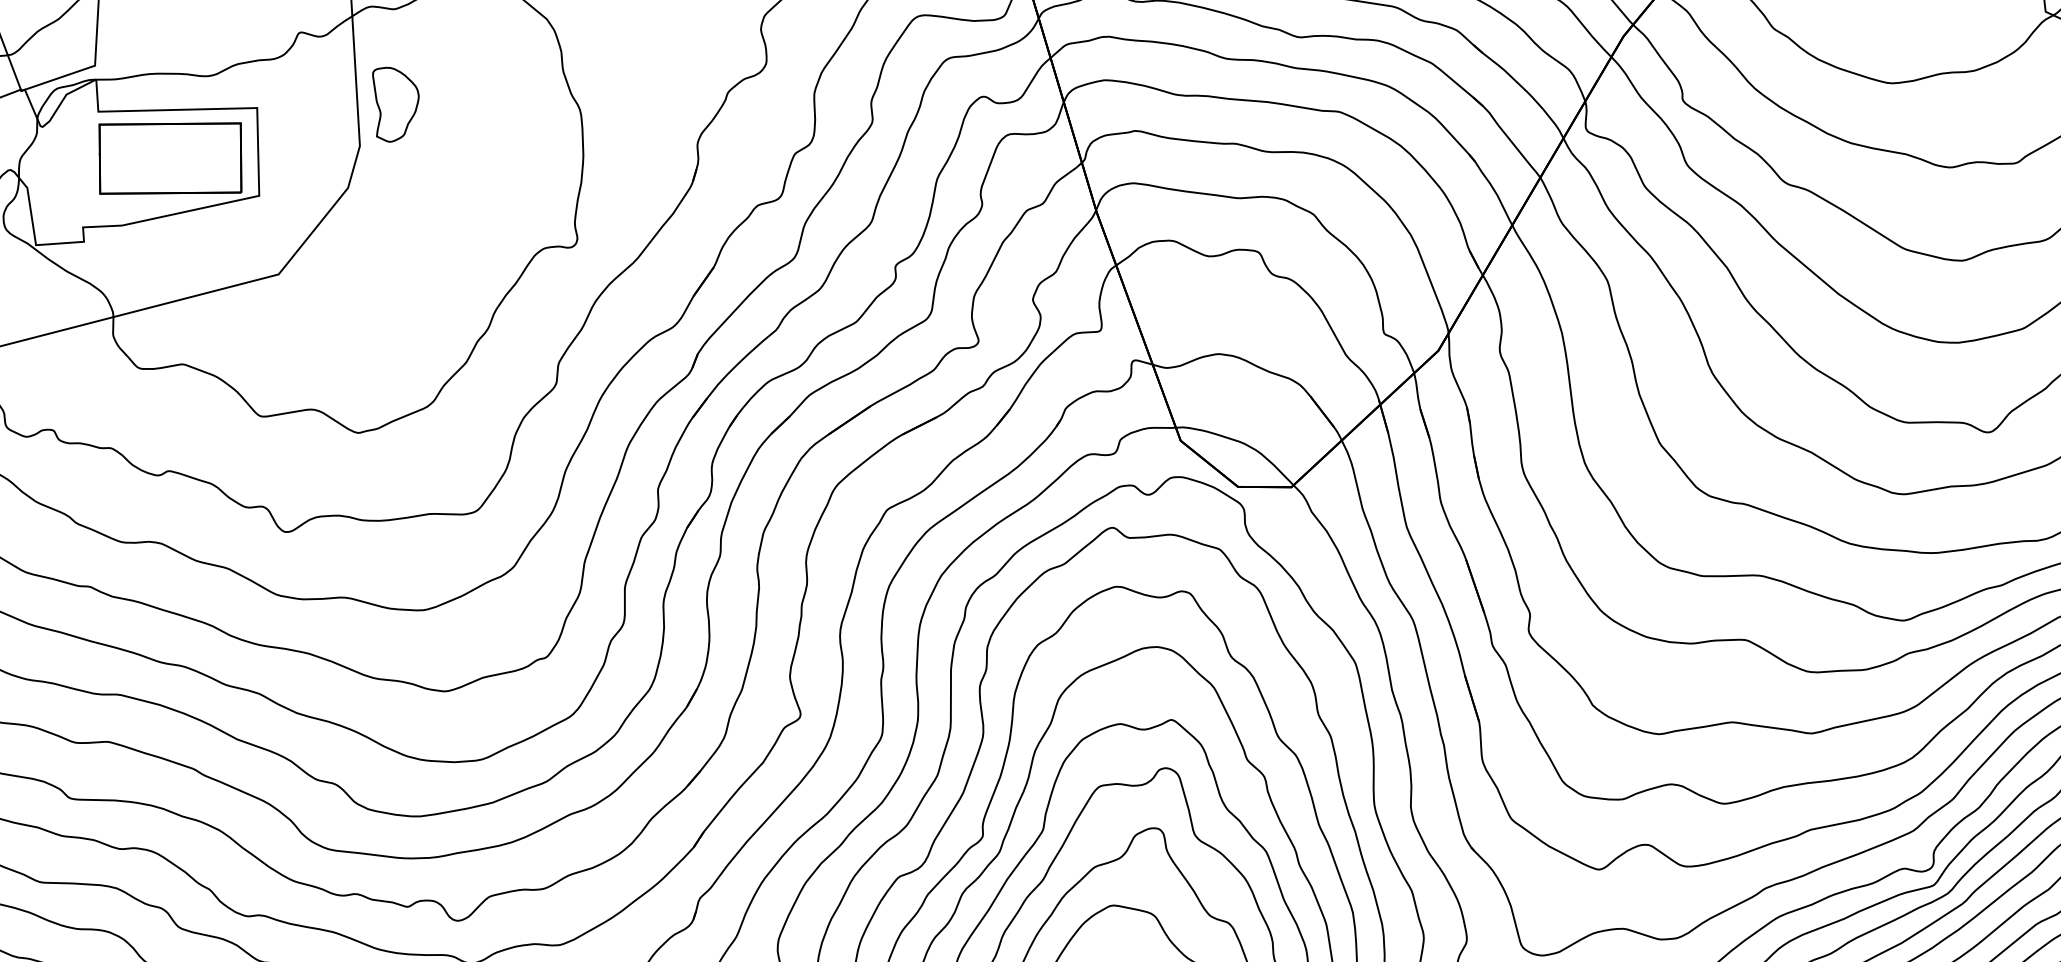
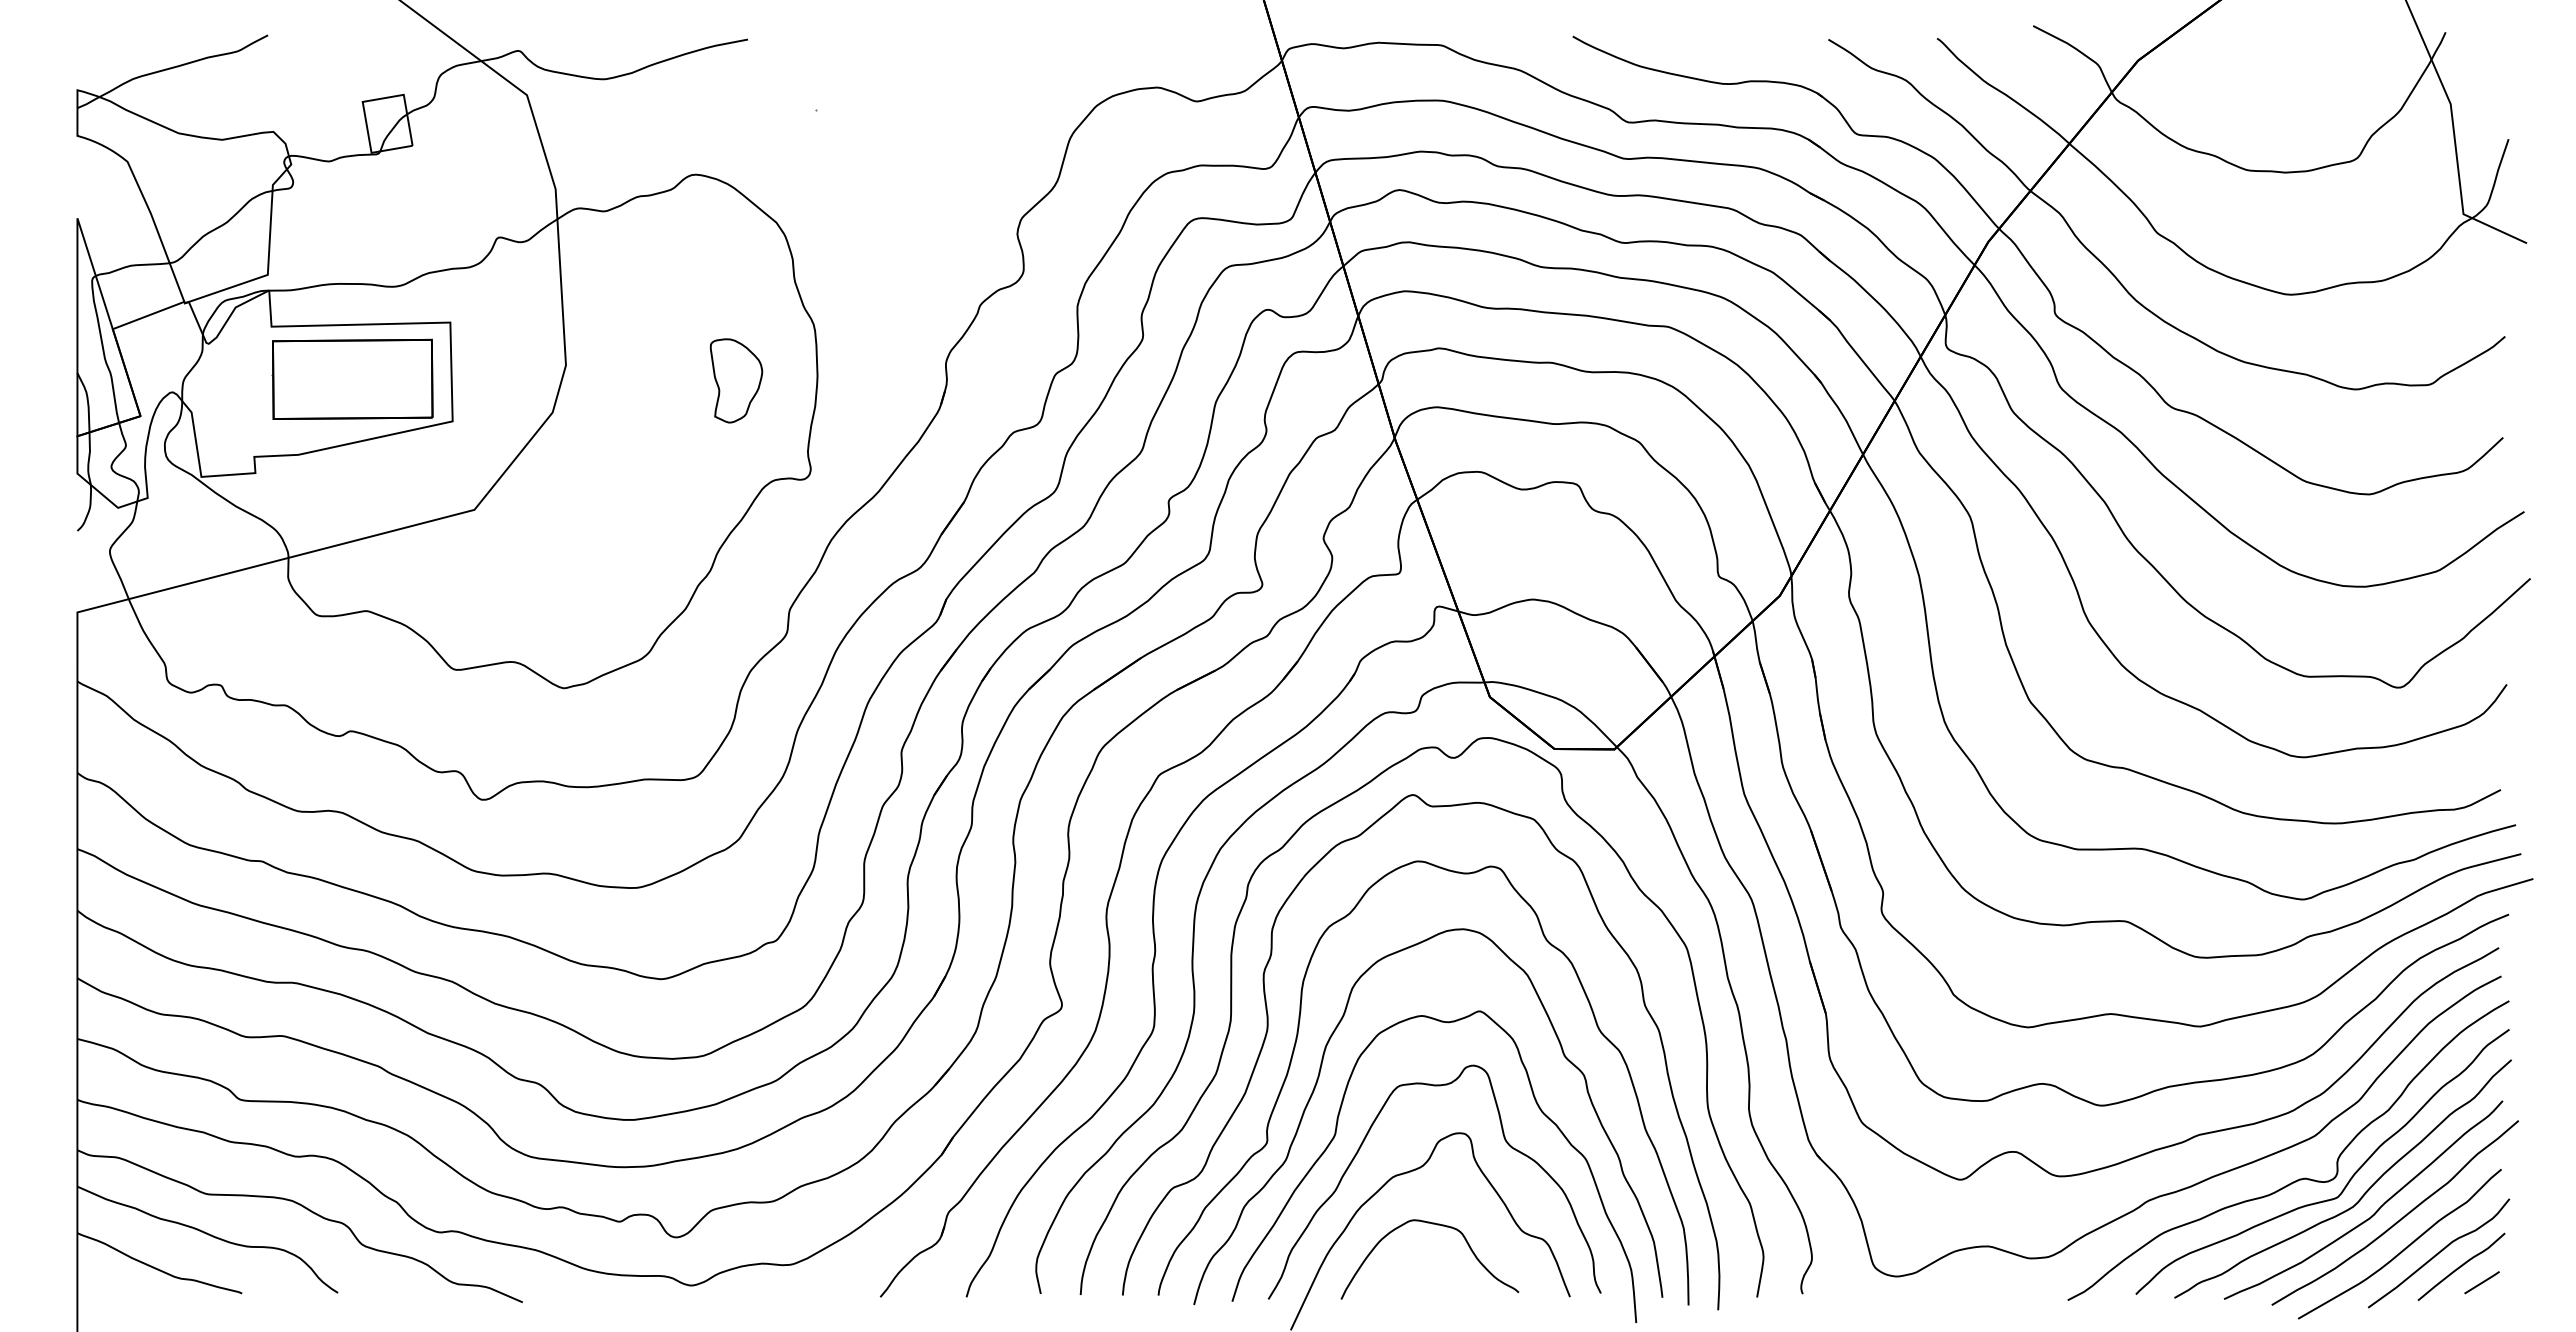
part: (395, 104) -> (736, 380), moved

